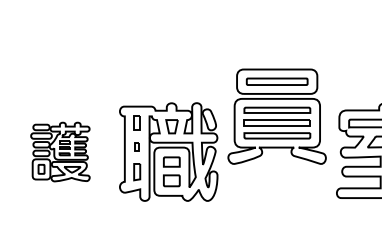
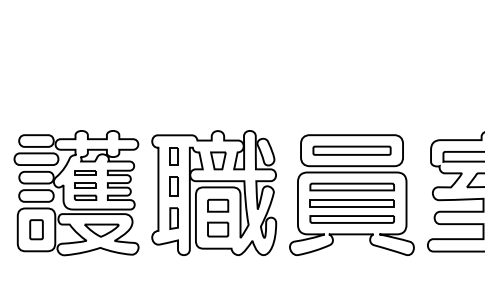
part: (276, 116) -> (351, 194), moved
part: (136, 146) -> (173, 185), size x1.67
part: (60, 151) -> (76, 192), size x1.67

